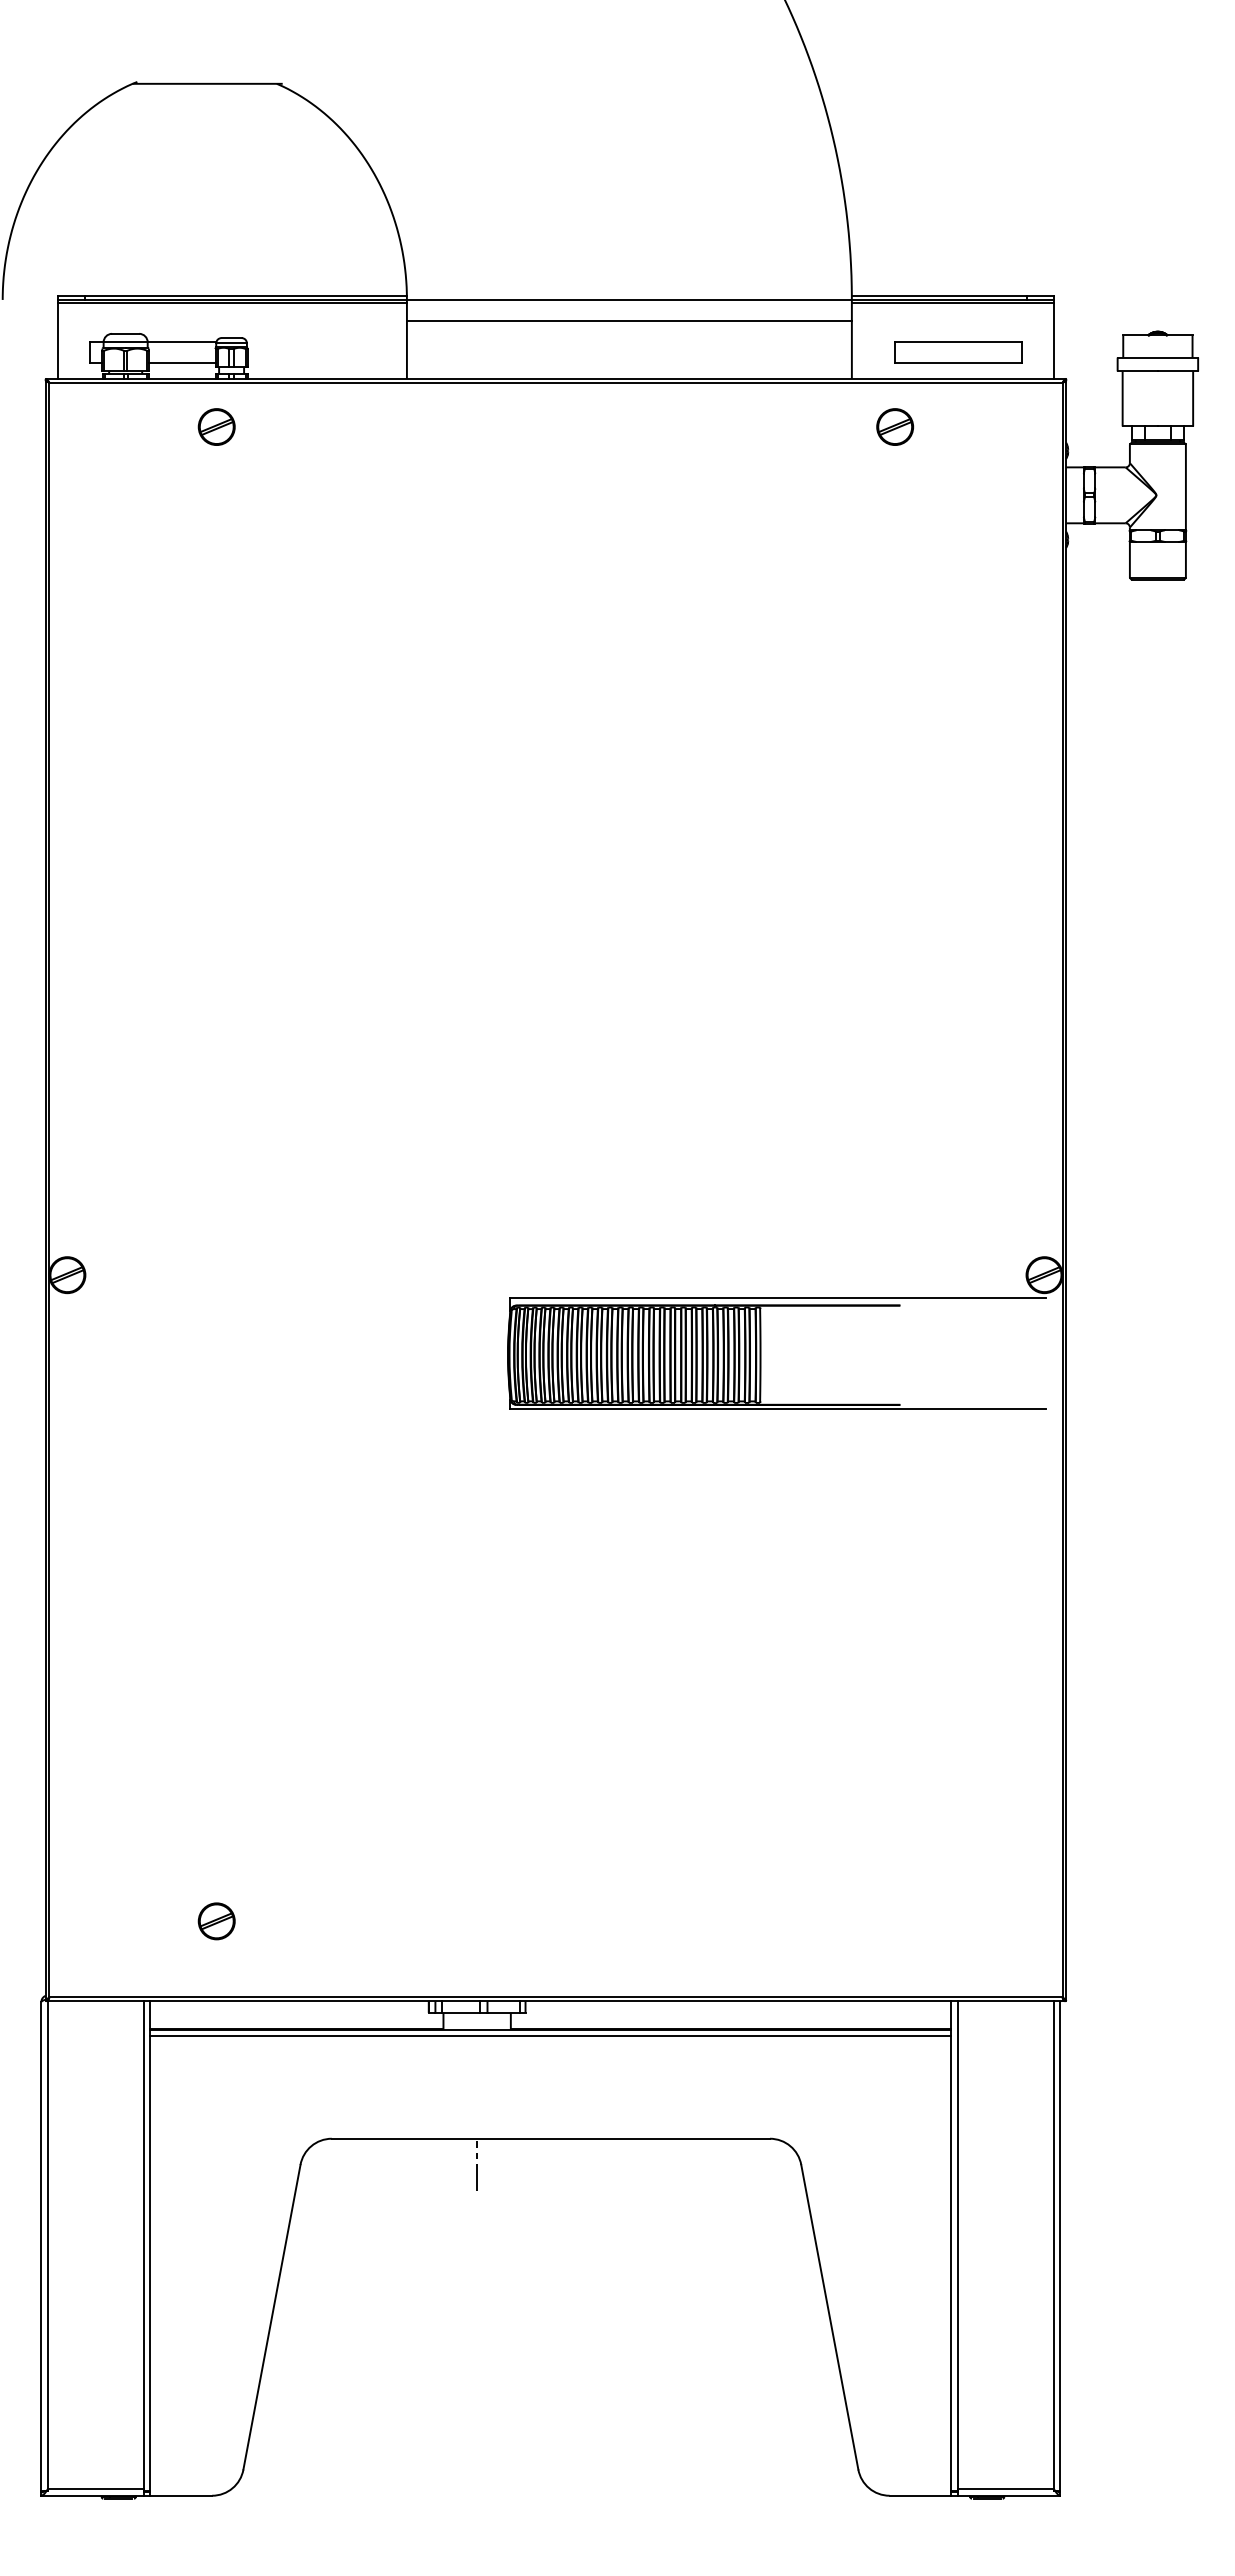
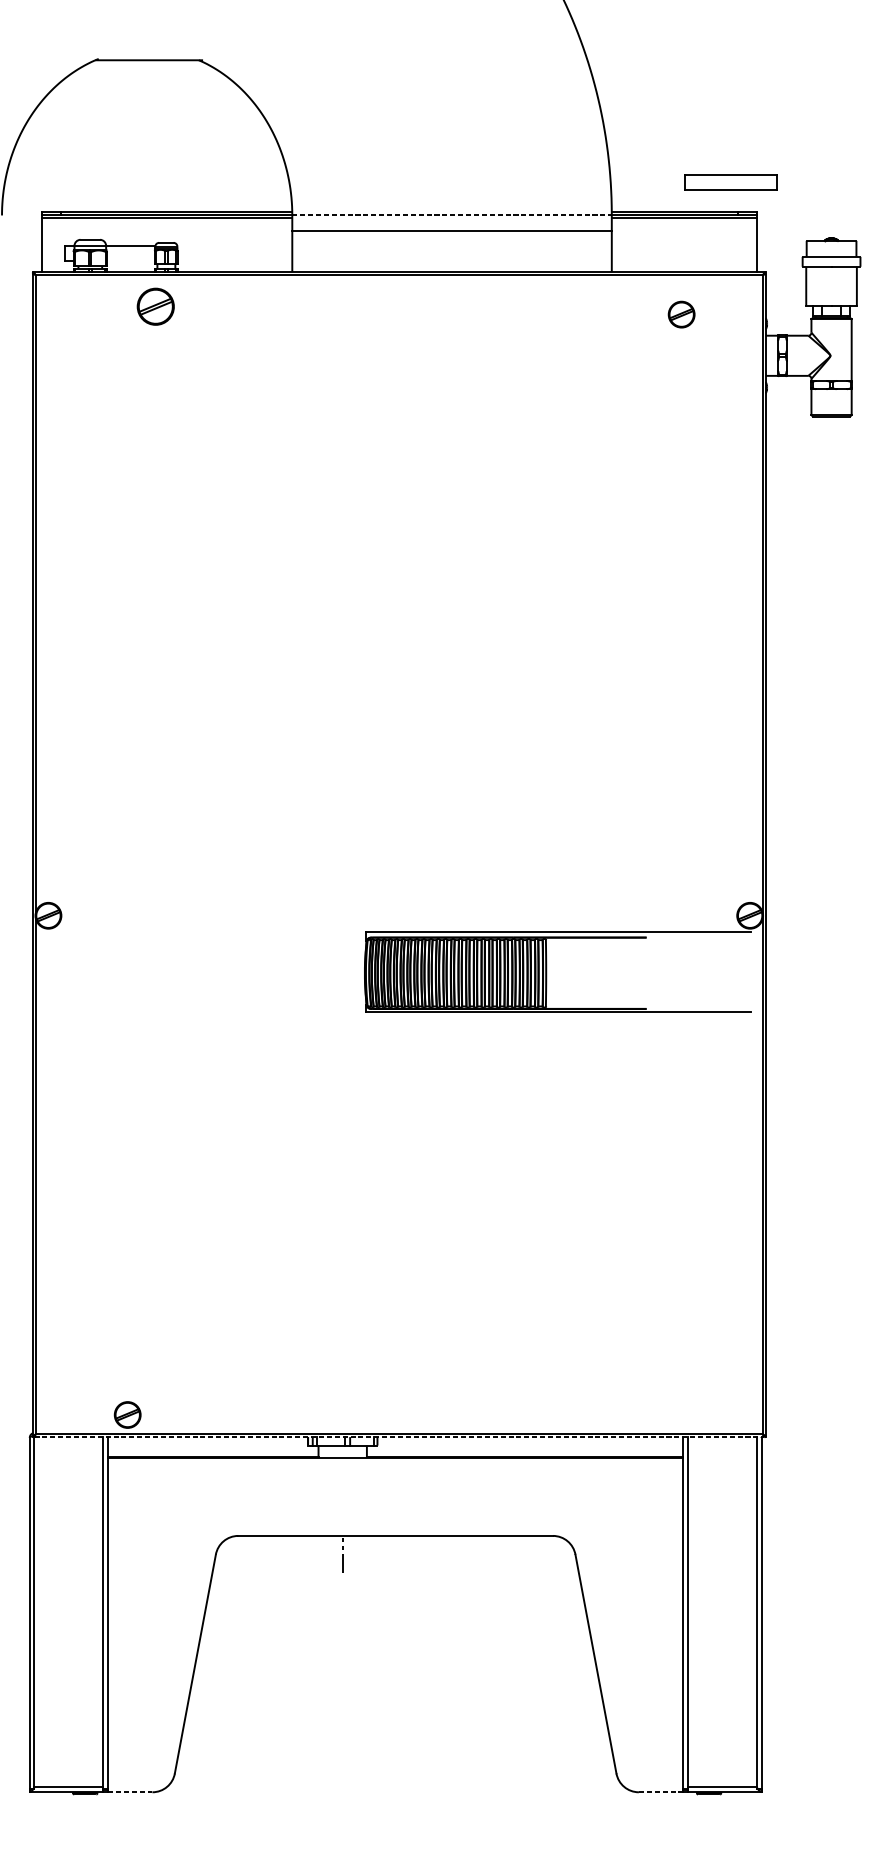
line: (629, 299) -> (452, 215), solid -> dashed
part: (958, 352) -> (730, 182), moved
line: (181, 363) -> (130, 261), removed
part: (216, 426) -> (155, 306), size x1.4
part: (895, 426) -> (681, 314), moved
part: (216, 1921) -> (127, 1415), moved
line: (555, 2001) -> (398, 1437), solid -> dashed
line: (550, 2036) -> (395, 1462), removed
line: (181, 2495) -> (130, 1792), solid -> dashed
line: (920, 2495) -> (661, 1792), solid -> dashed

